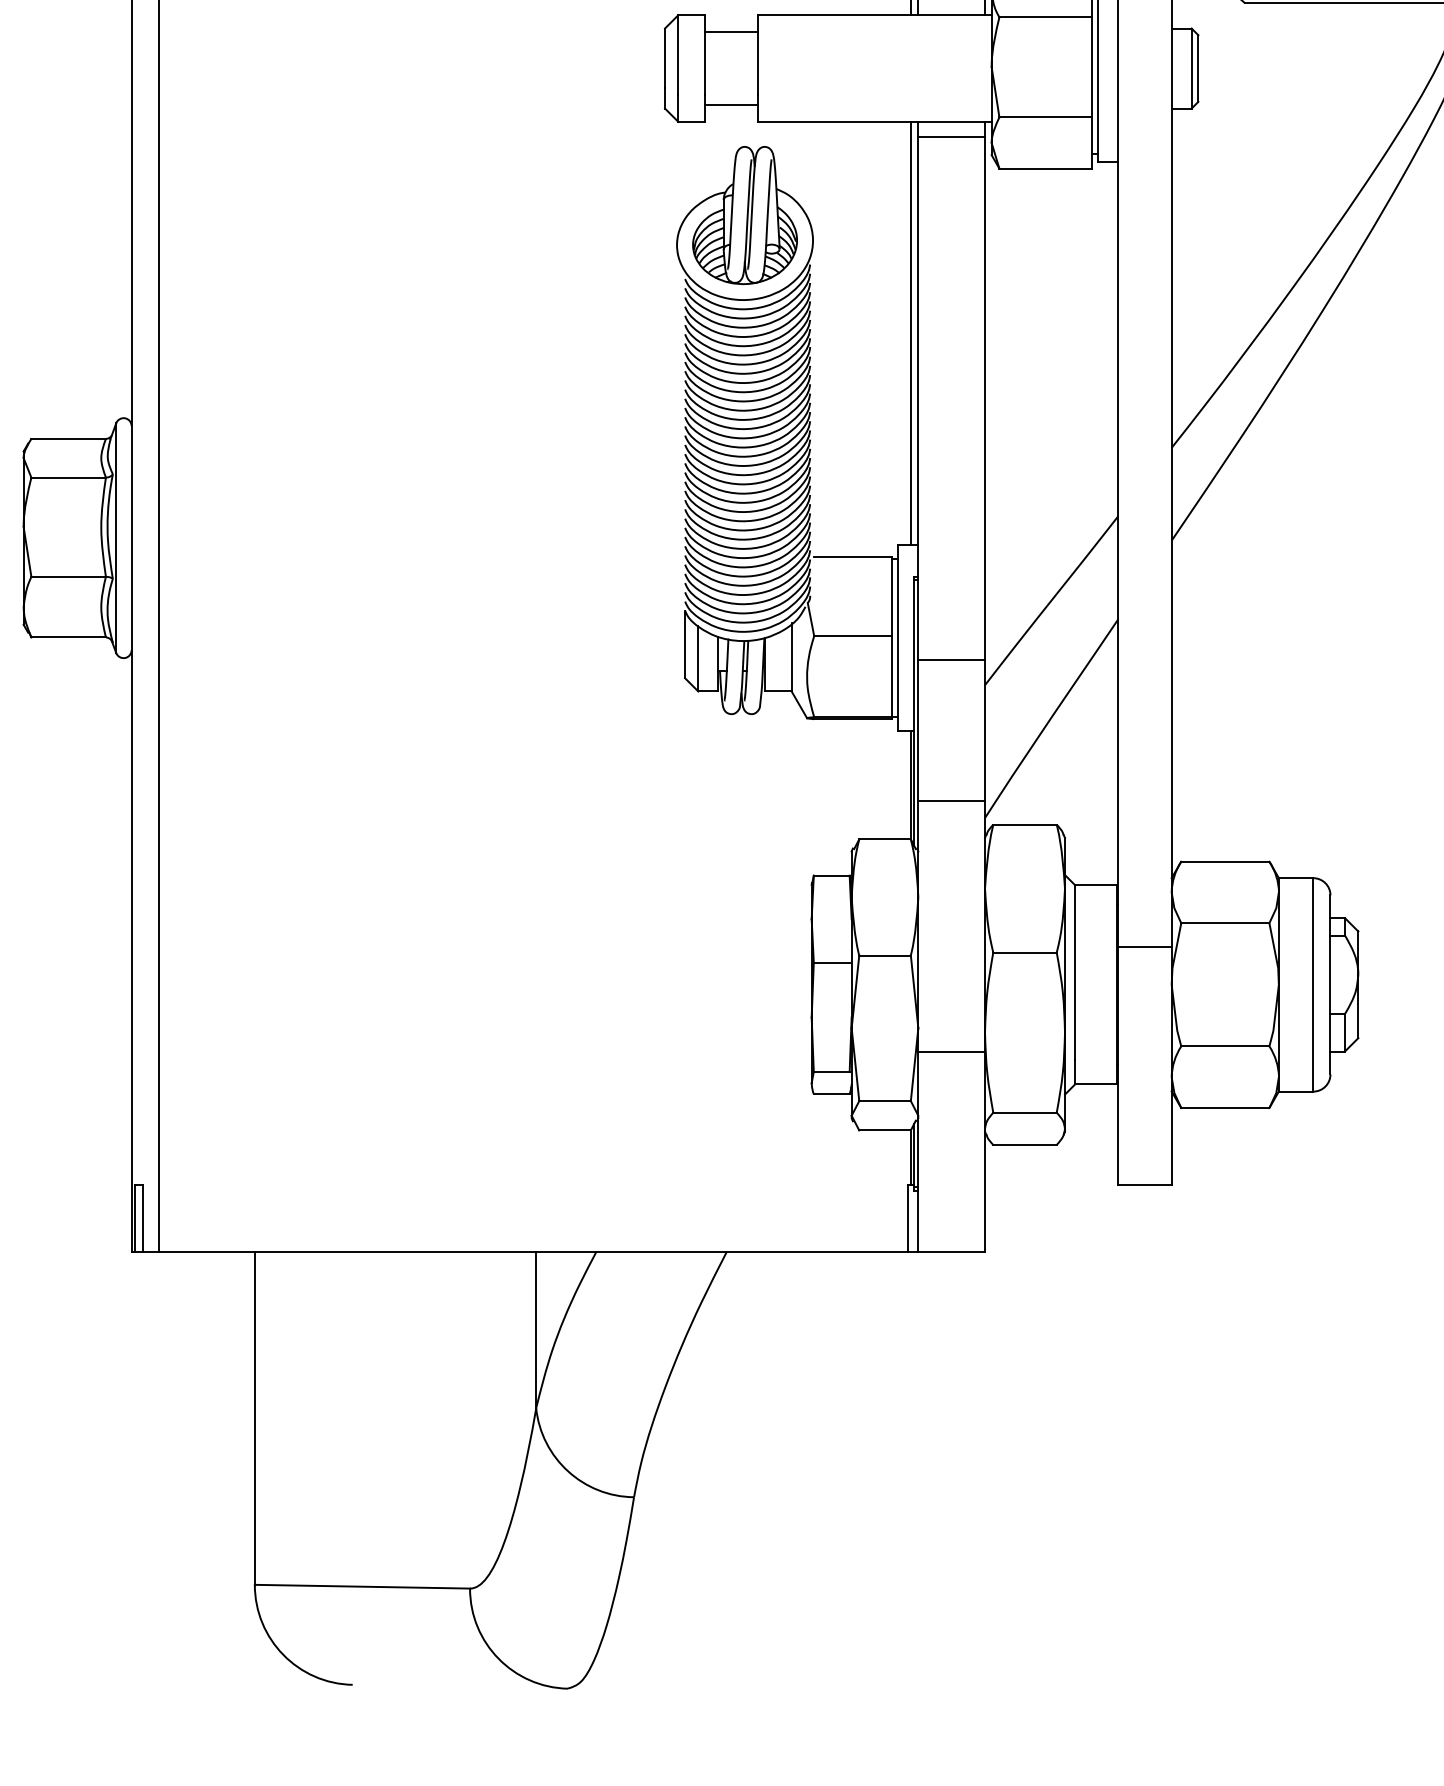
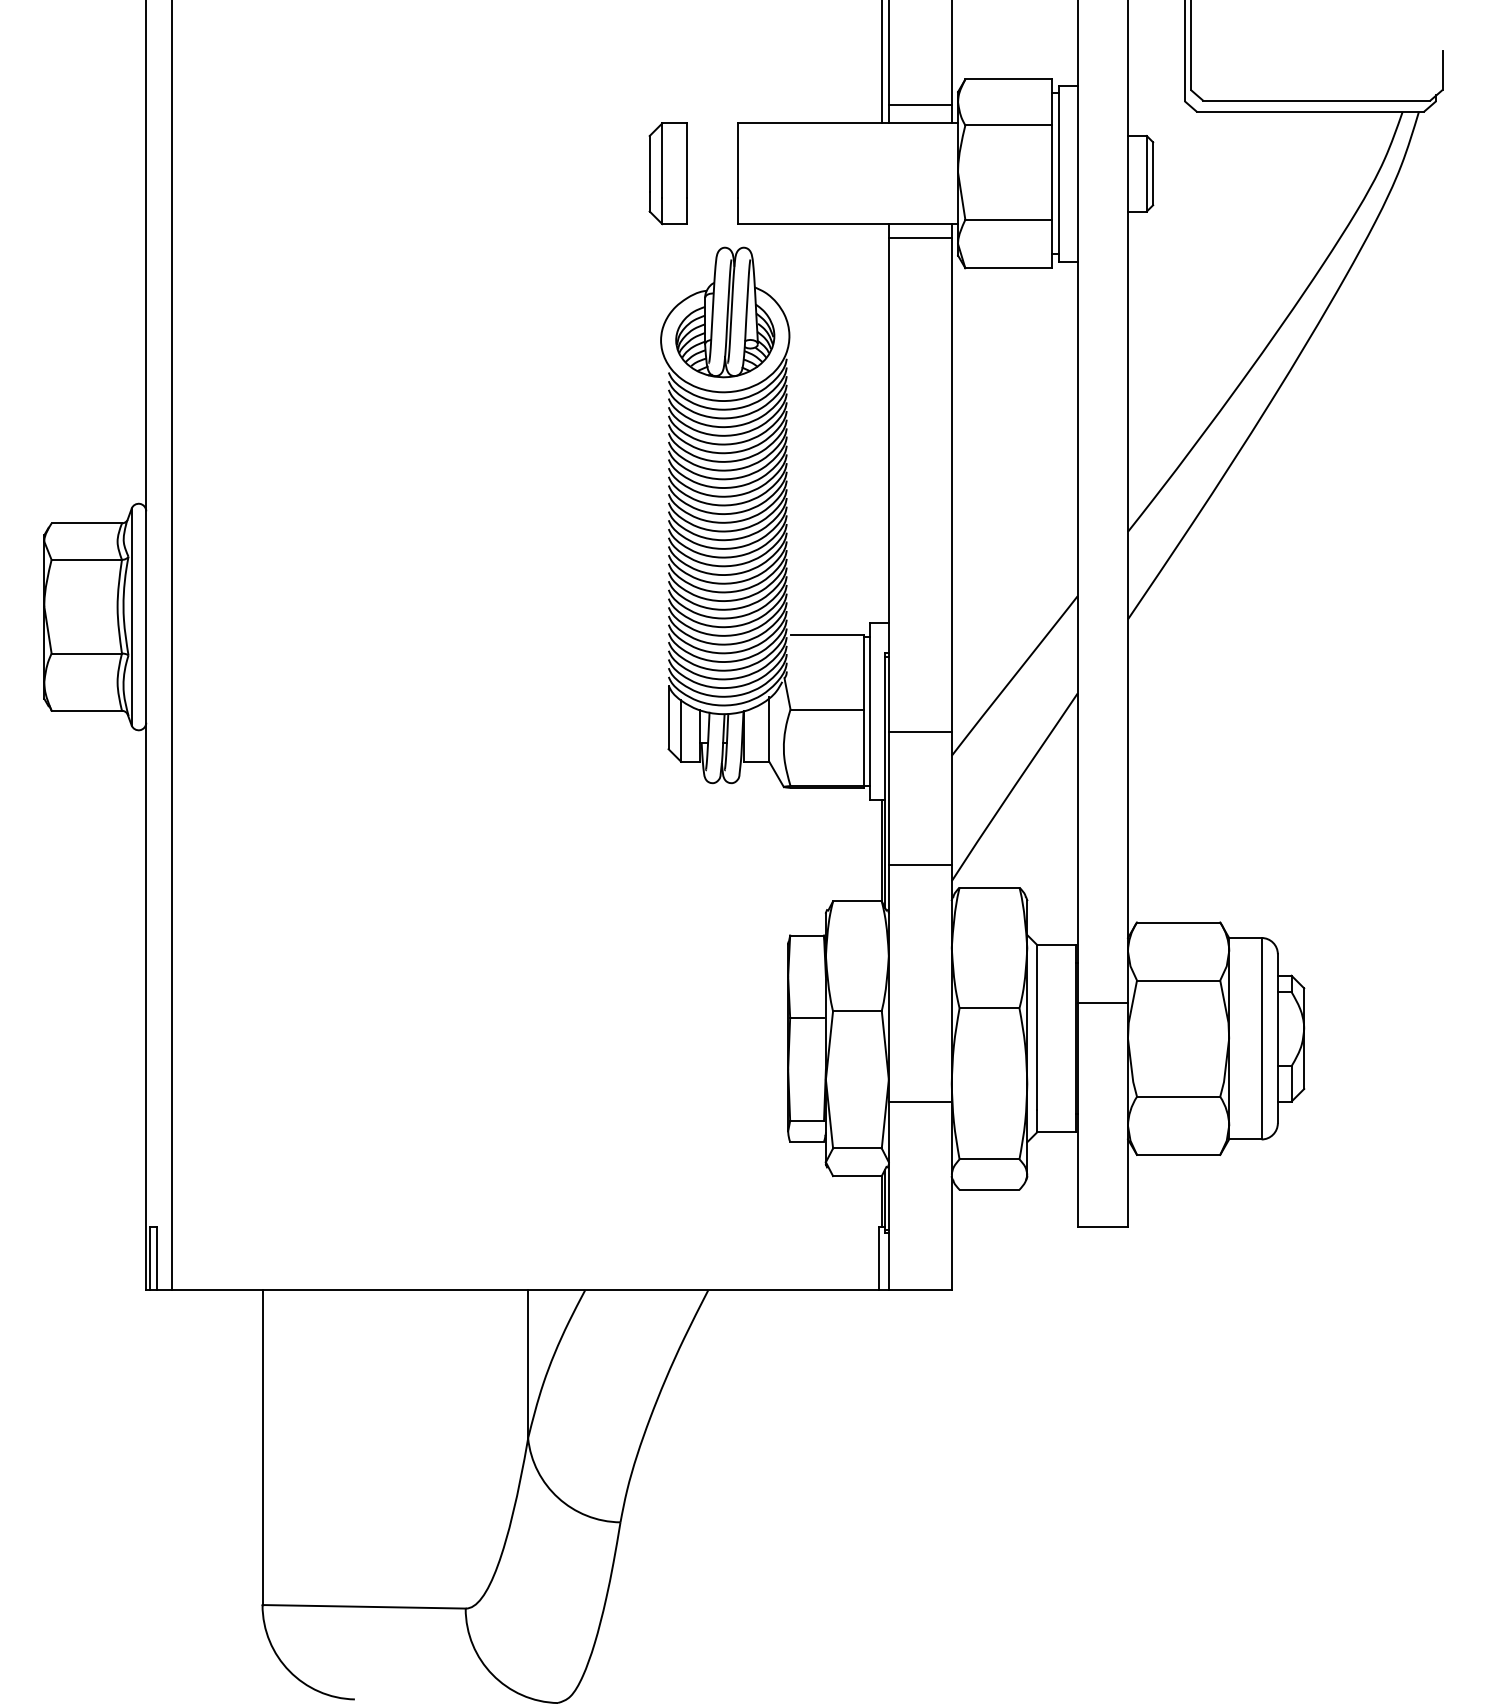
line: (731, 32) -> (712, 139), removed
line: (731, 105) -> (712, 208), removed
line: (910, 333) -> (881, 423), removed

